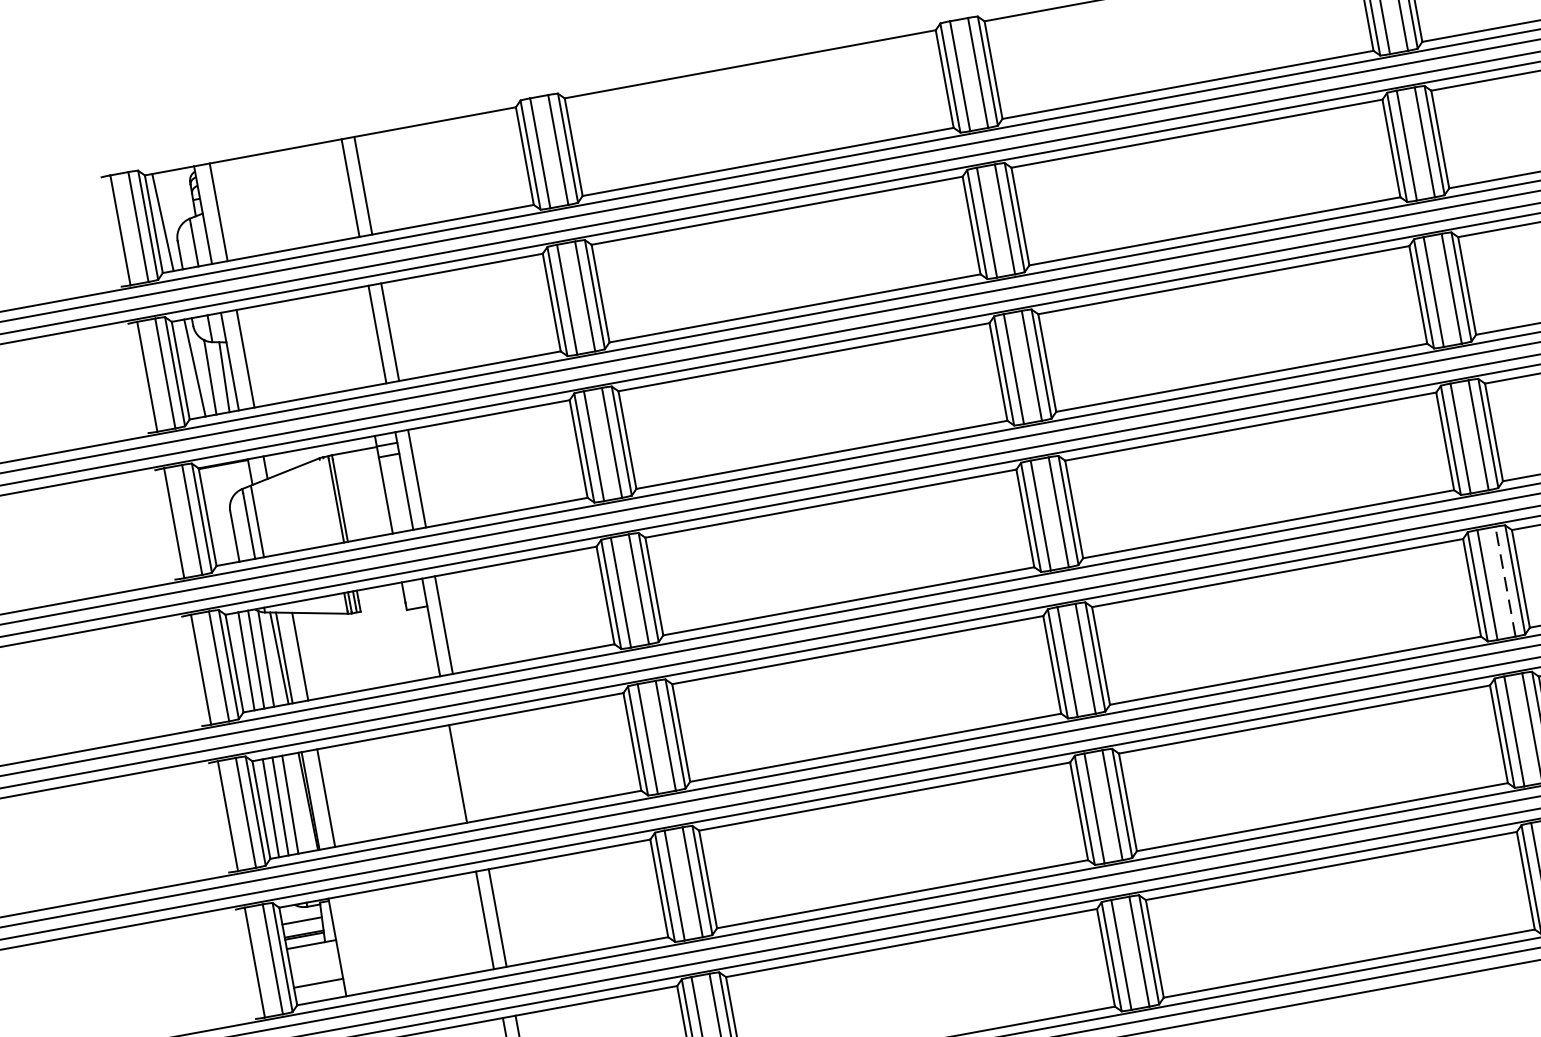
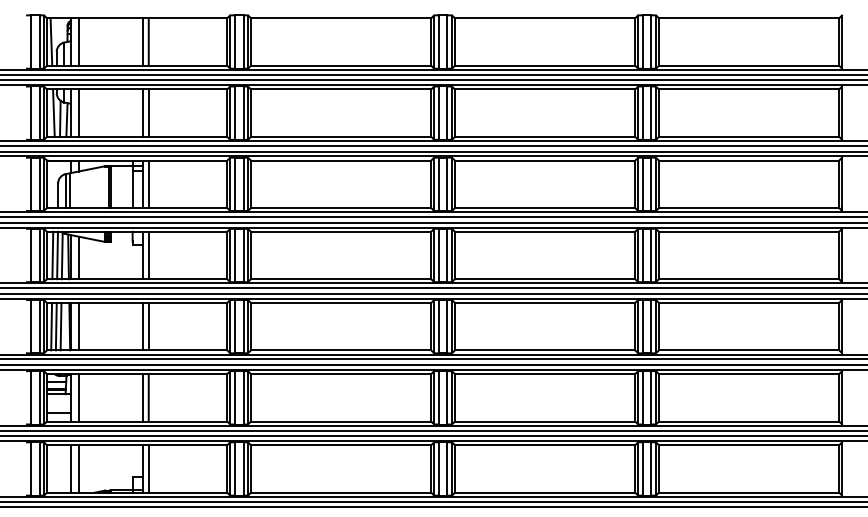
line: (1505, 581) -> (651, 326), dashed -> solid
line: (470, 771) -> (148, 326), added
line: (352, 943) -> (78, 397), added

